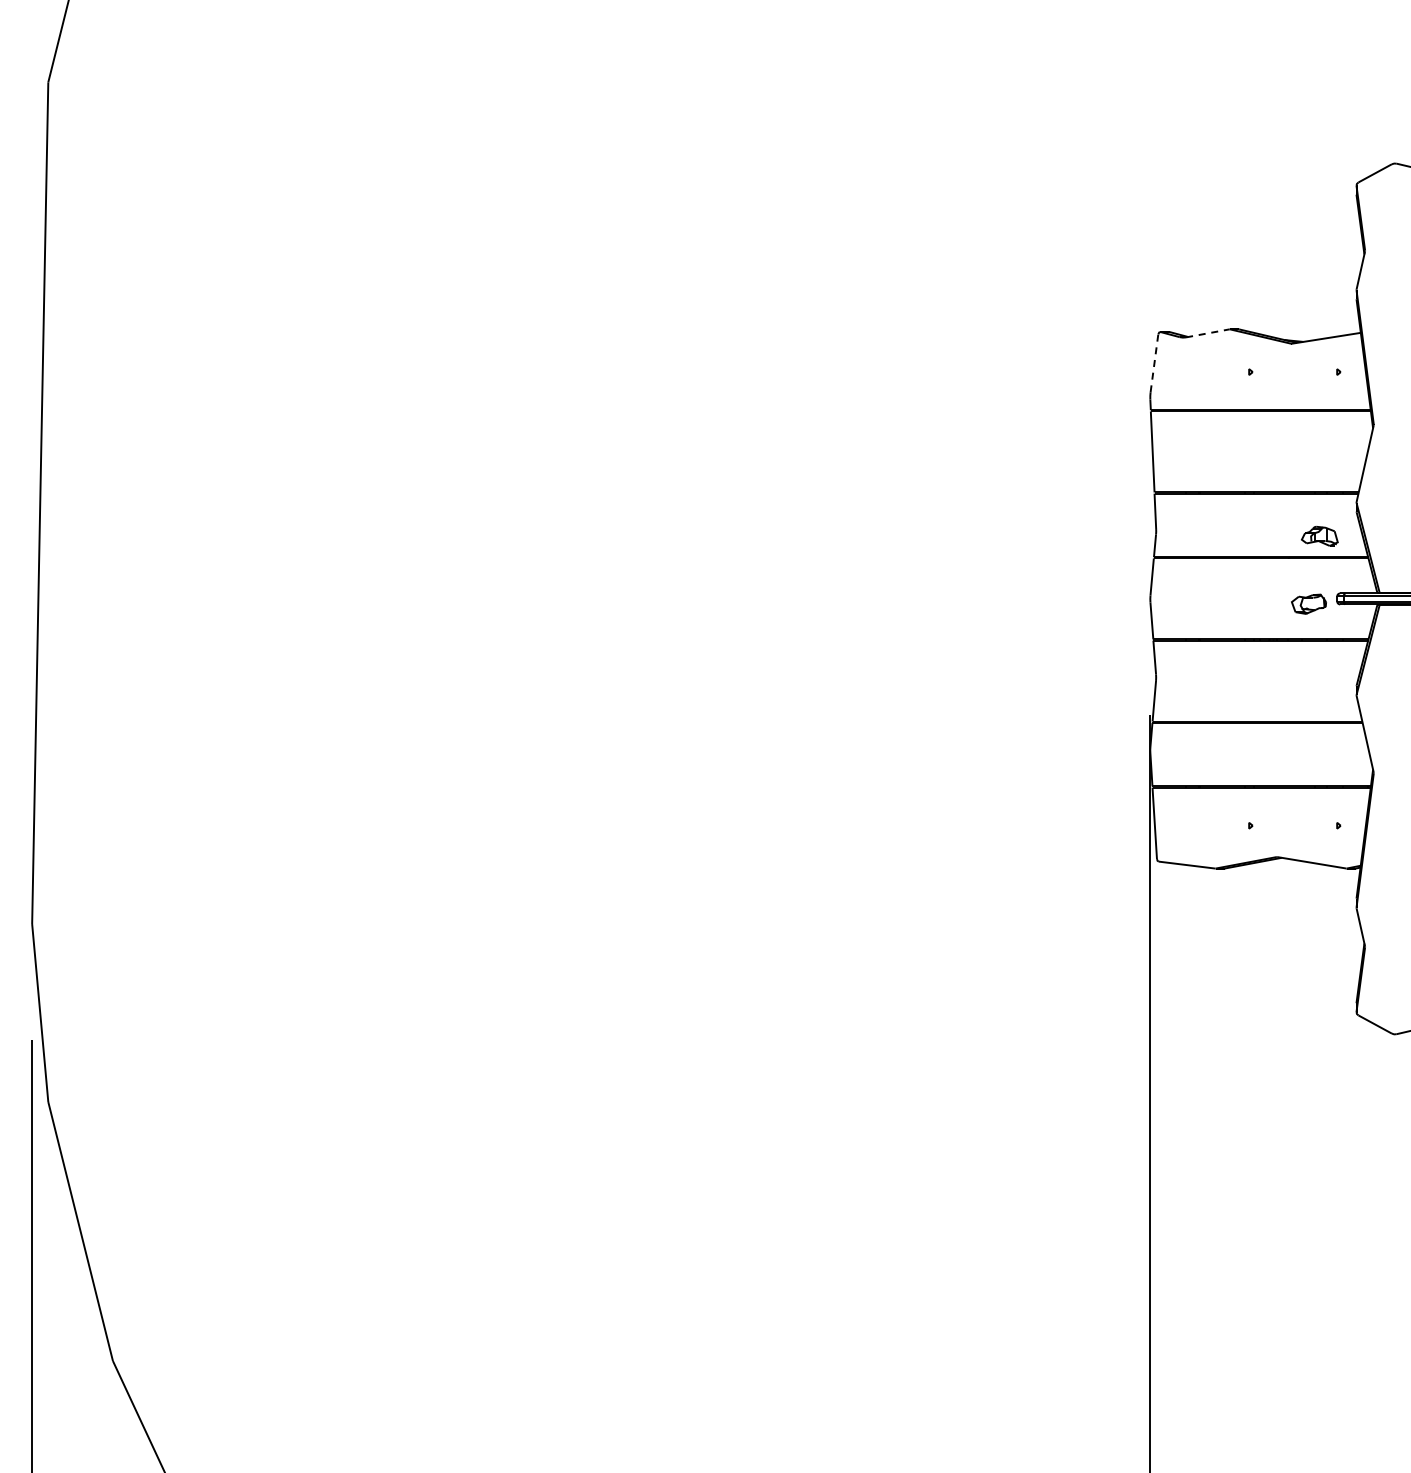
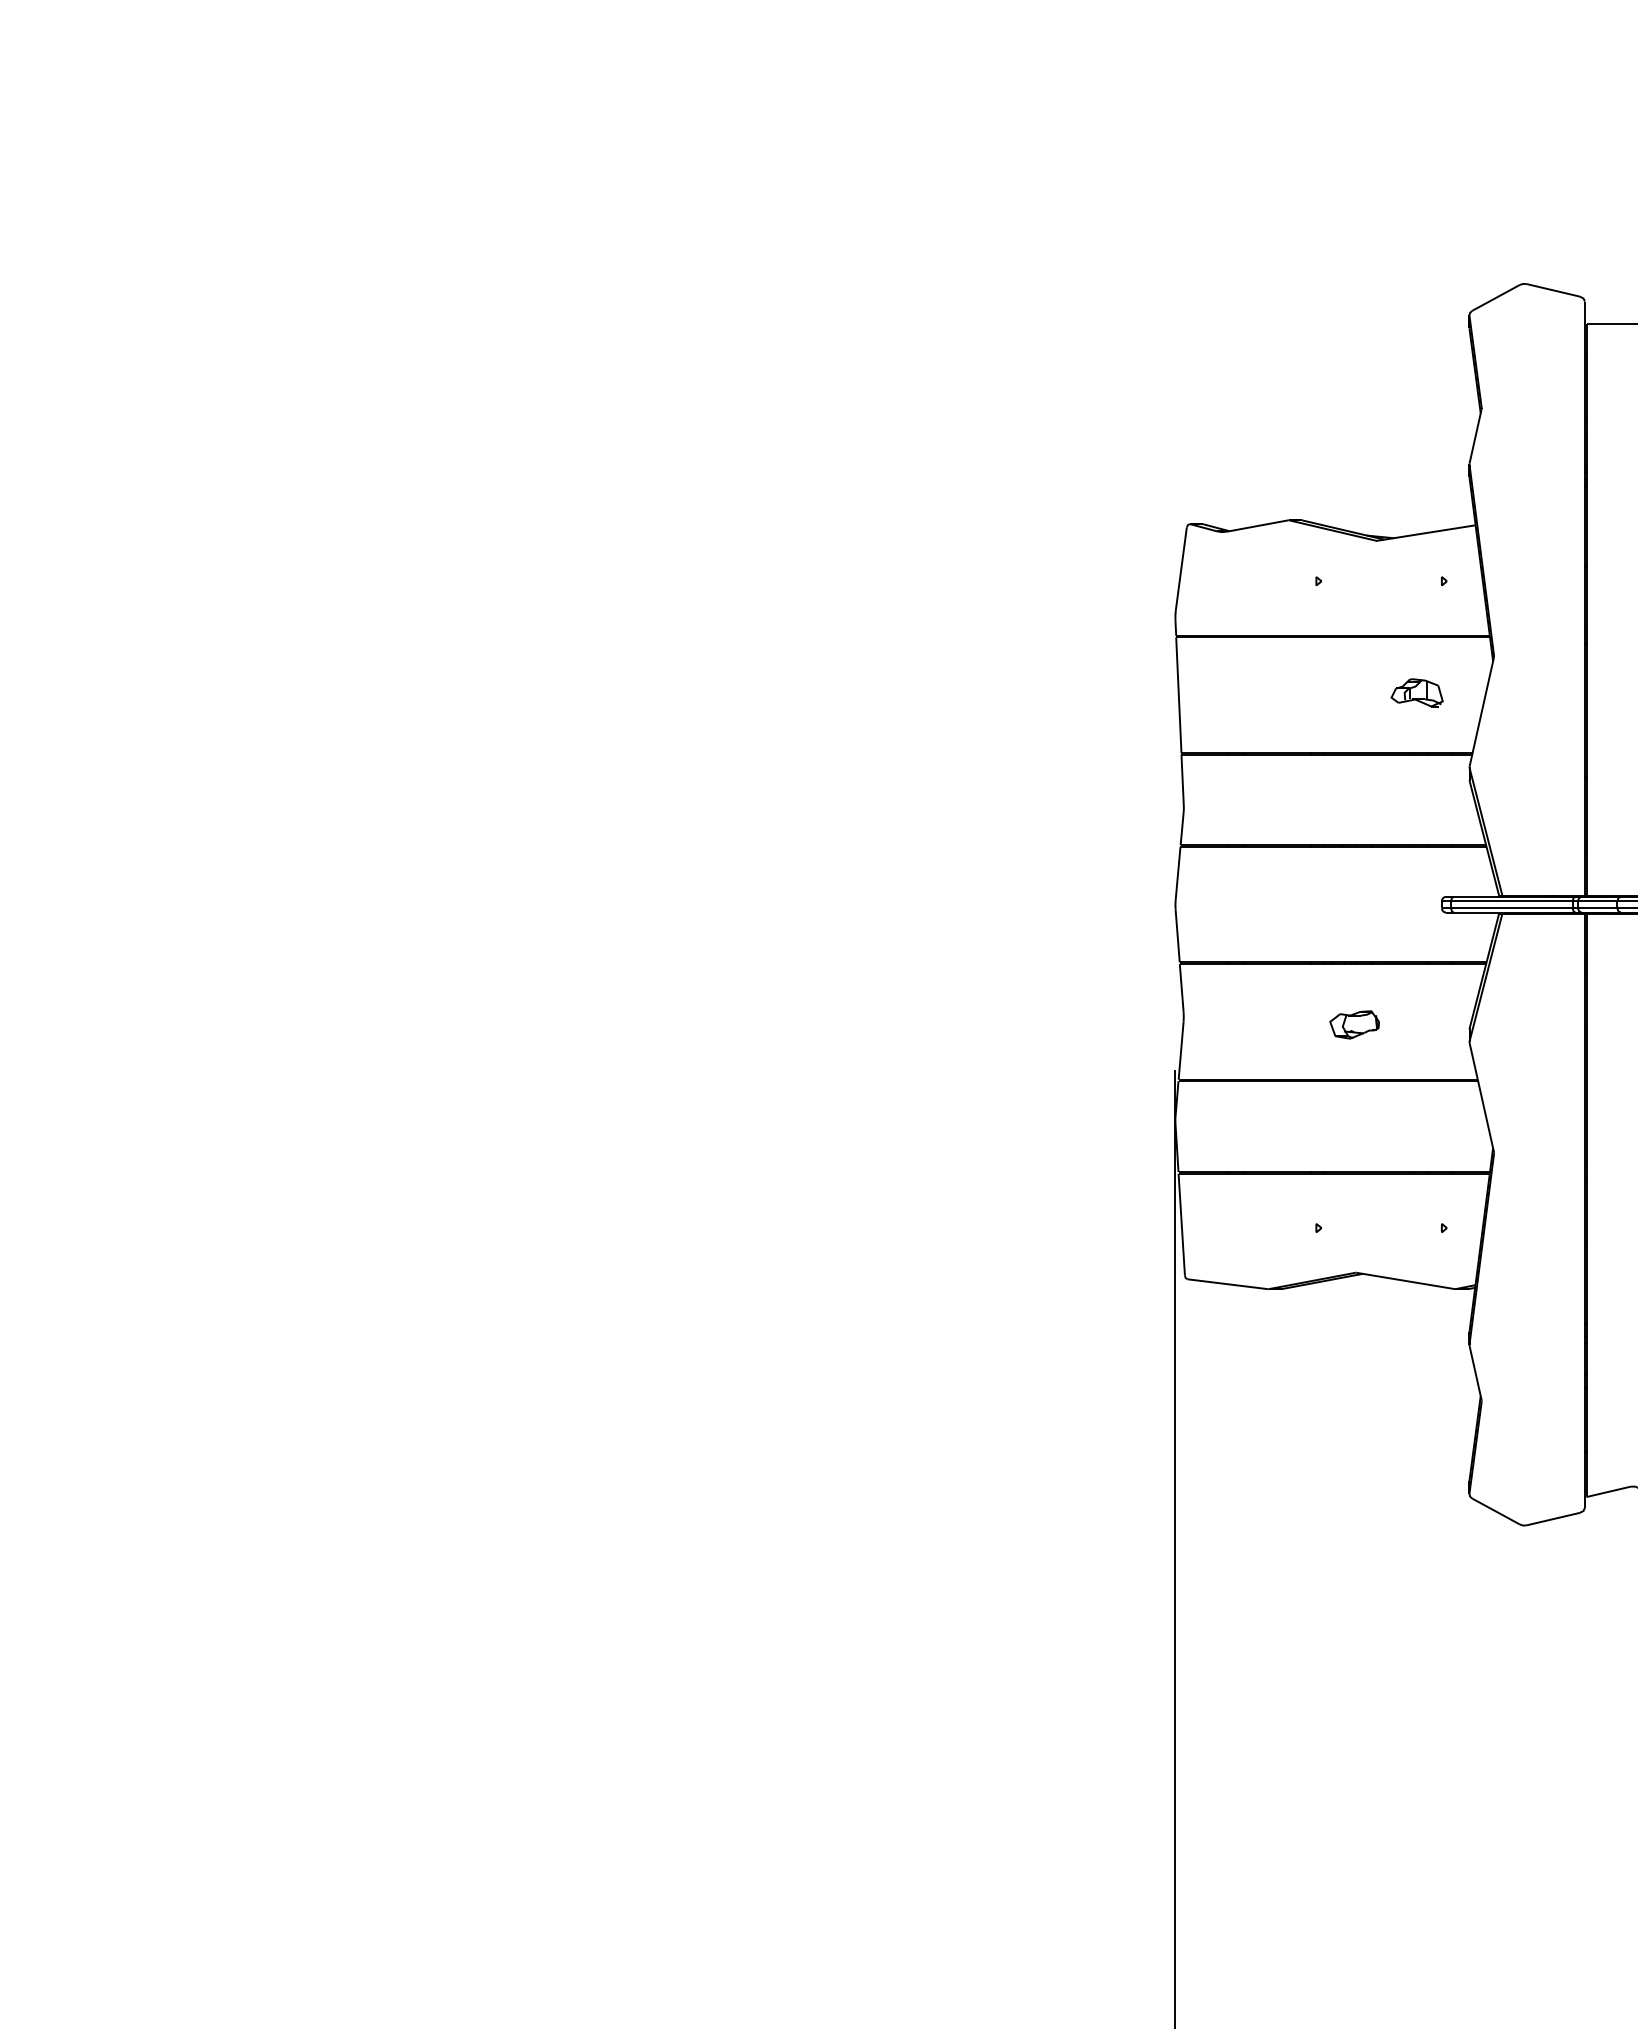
line: (1208, 333) -> (1258, 526), dashed -> solid
line: (1154, 362) -> (1181, 567), dashed -> solid
part: (1319, 535) -> (1416, 691), moved
part: (1308, 603) -> (1353, 1023), moved

